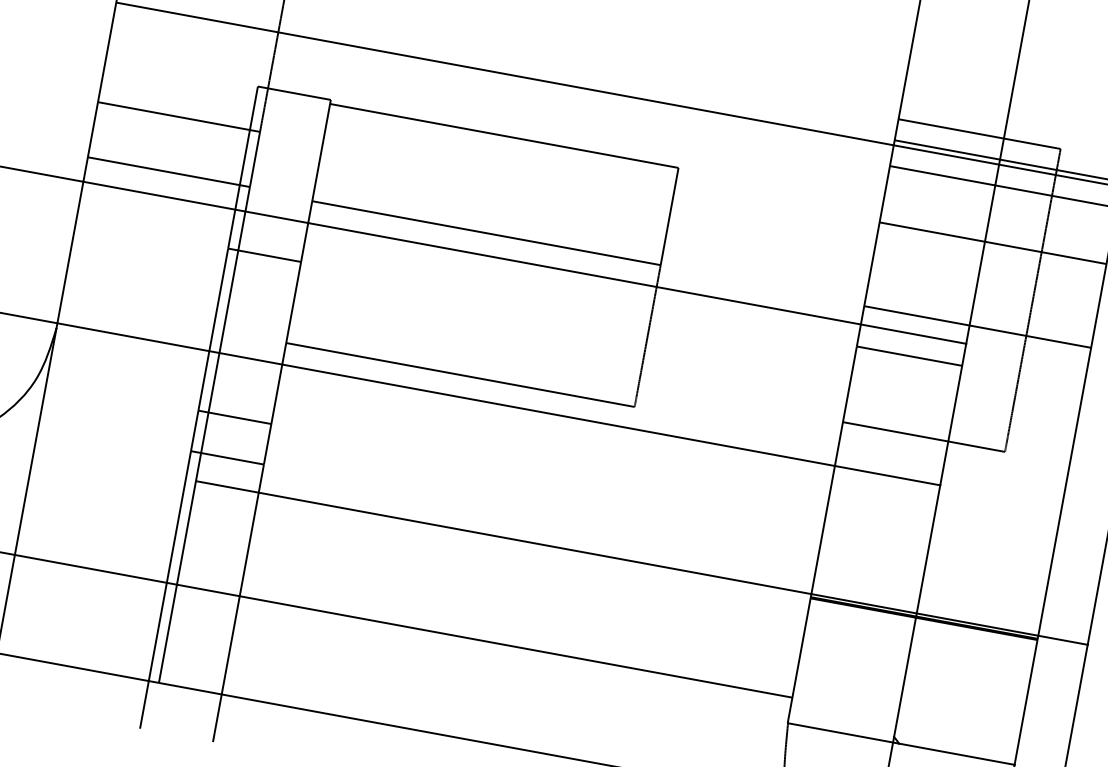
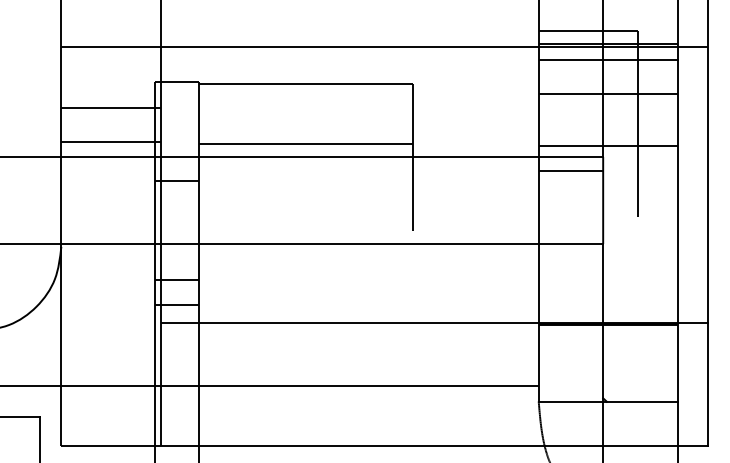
line: (460, 374) -> (306, 230), removed
line: (922, 437) -> (587, 217), removed

